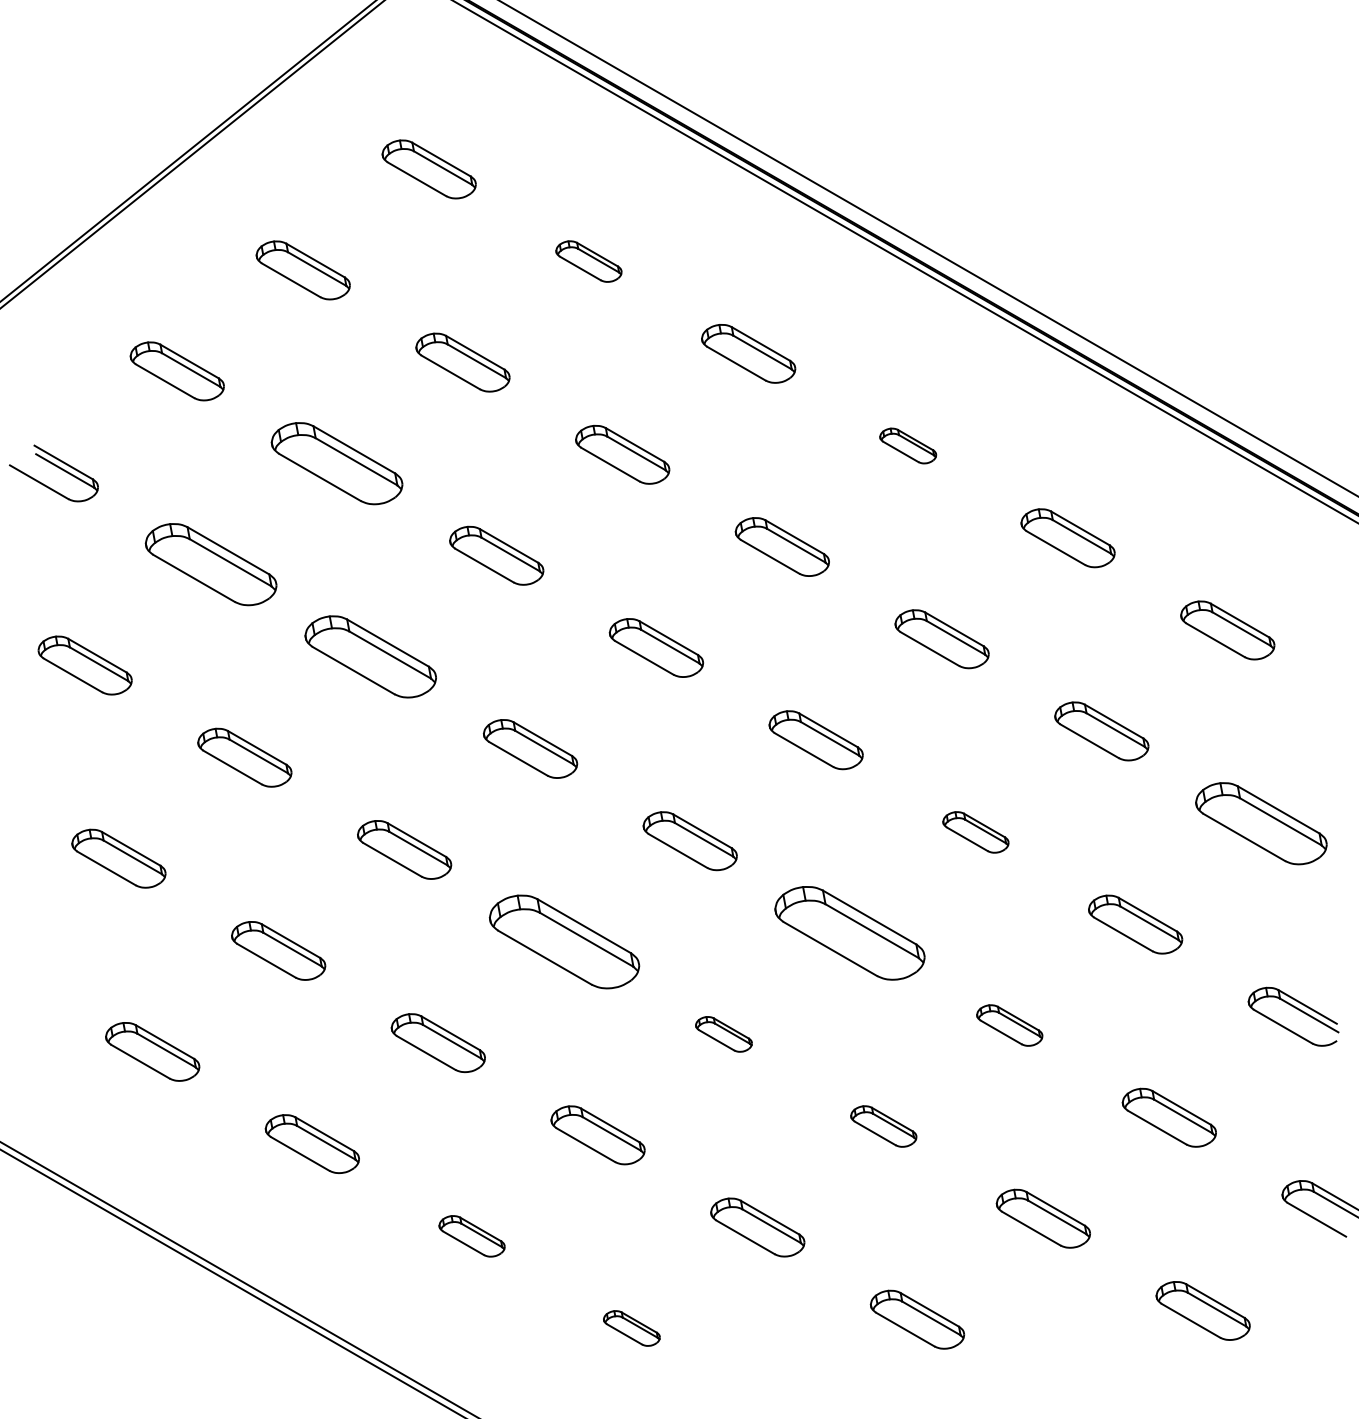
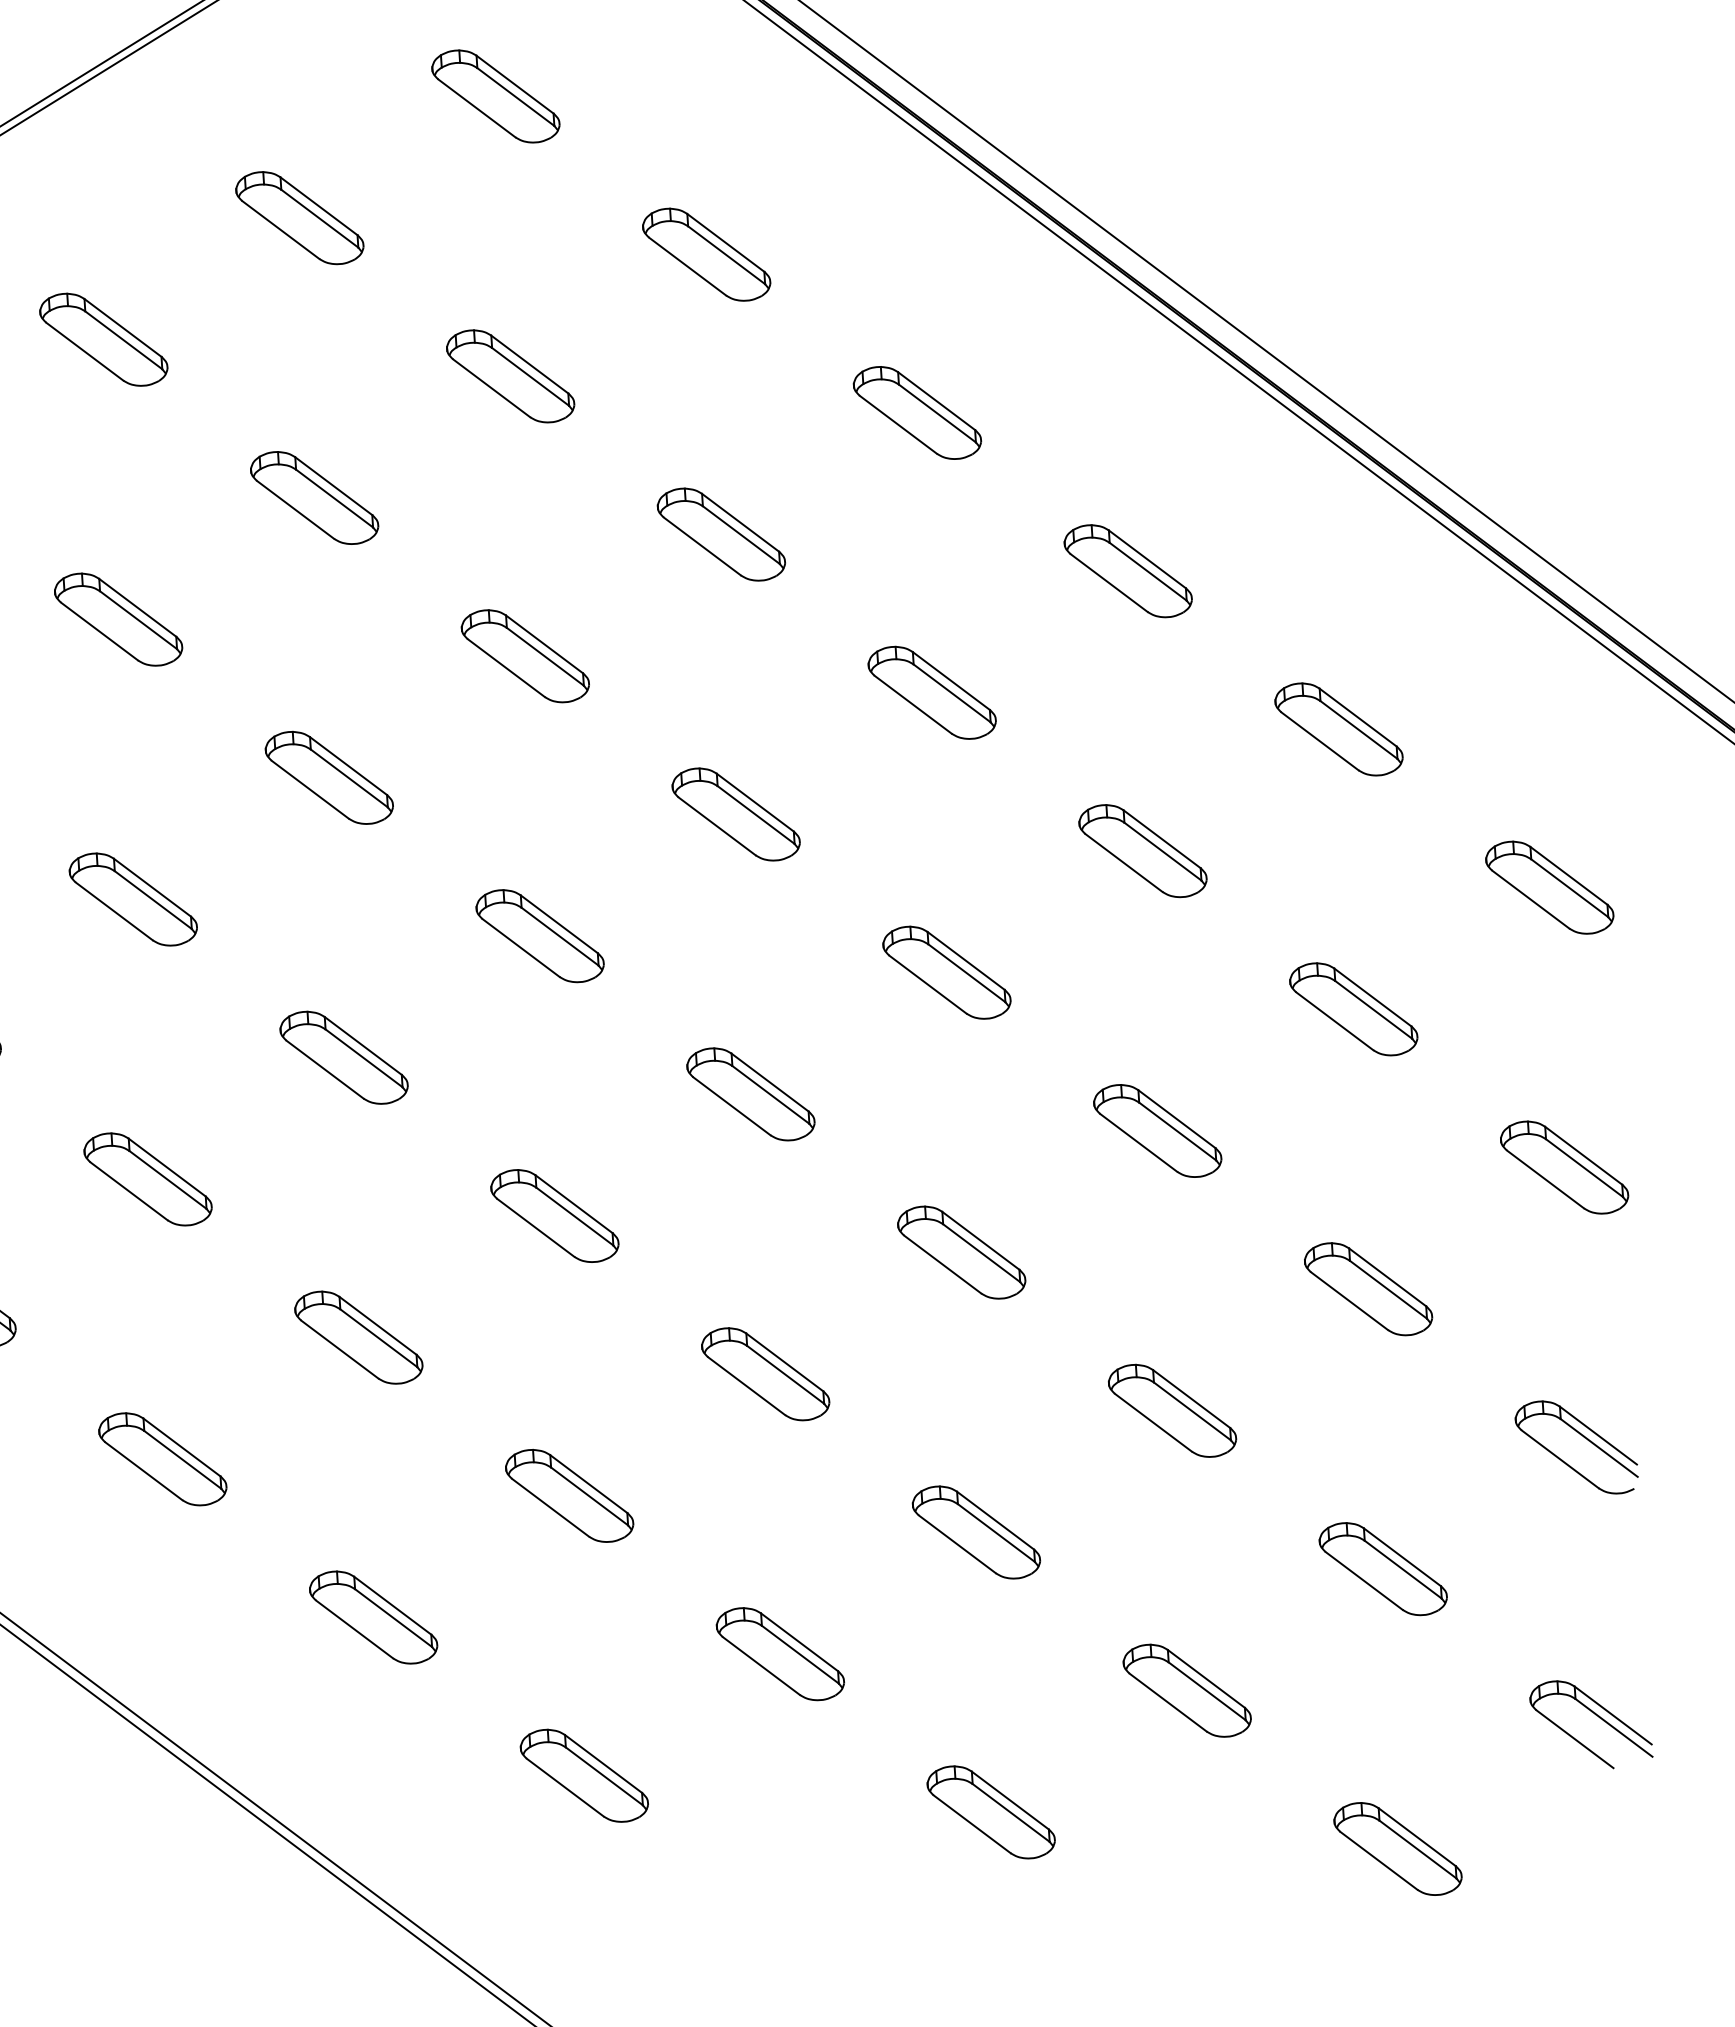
part: (588, 261) -> (706, 254), size x1.43
part: (907, 445) -> (1127, 570), size x1.67
part: (336, 463) -> (313, 497), size x0.71
part: (210, 564) -> (117, 619), size x0.71
part: (370, 656) -> (328, 777), size x0.71
part: (1261, 823) -> (1564, 1167), size x0.71
part: (975, 832) -> (1157, 1131), size x1.43
part: (849, 933) -> (961, 1252), size x0.62
part: (563, 942) -> (553, 1216), size x0.62
part: (1009, 1025) -> (1172, 1410), size x1.43
part: (723, 1034) -> (764, 1374), size x1.67
part: (883, 1126) -> (976, 1532), size x1.43
part: (471, 1236) -> (372, 1617), size x1.43
part: (631, 1328) -> (583, 1775), size x1.67

